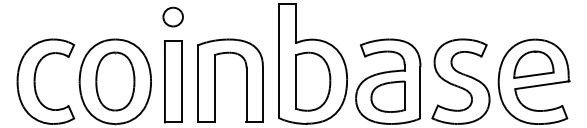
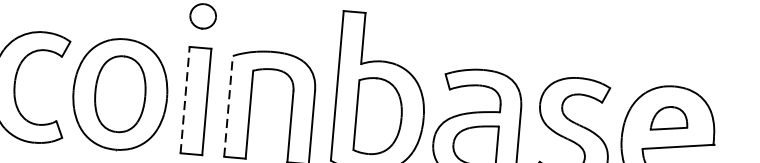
part: (533, 64) -> (669, 118), size x0.7
line: (164, 81) -> (184, 99), solid -> dashed
line: (198, 83) -> (228, 106), solid -> dashed

